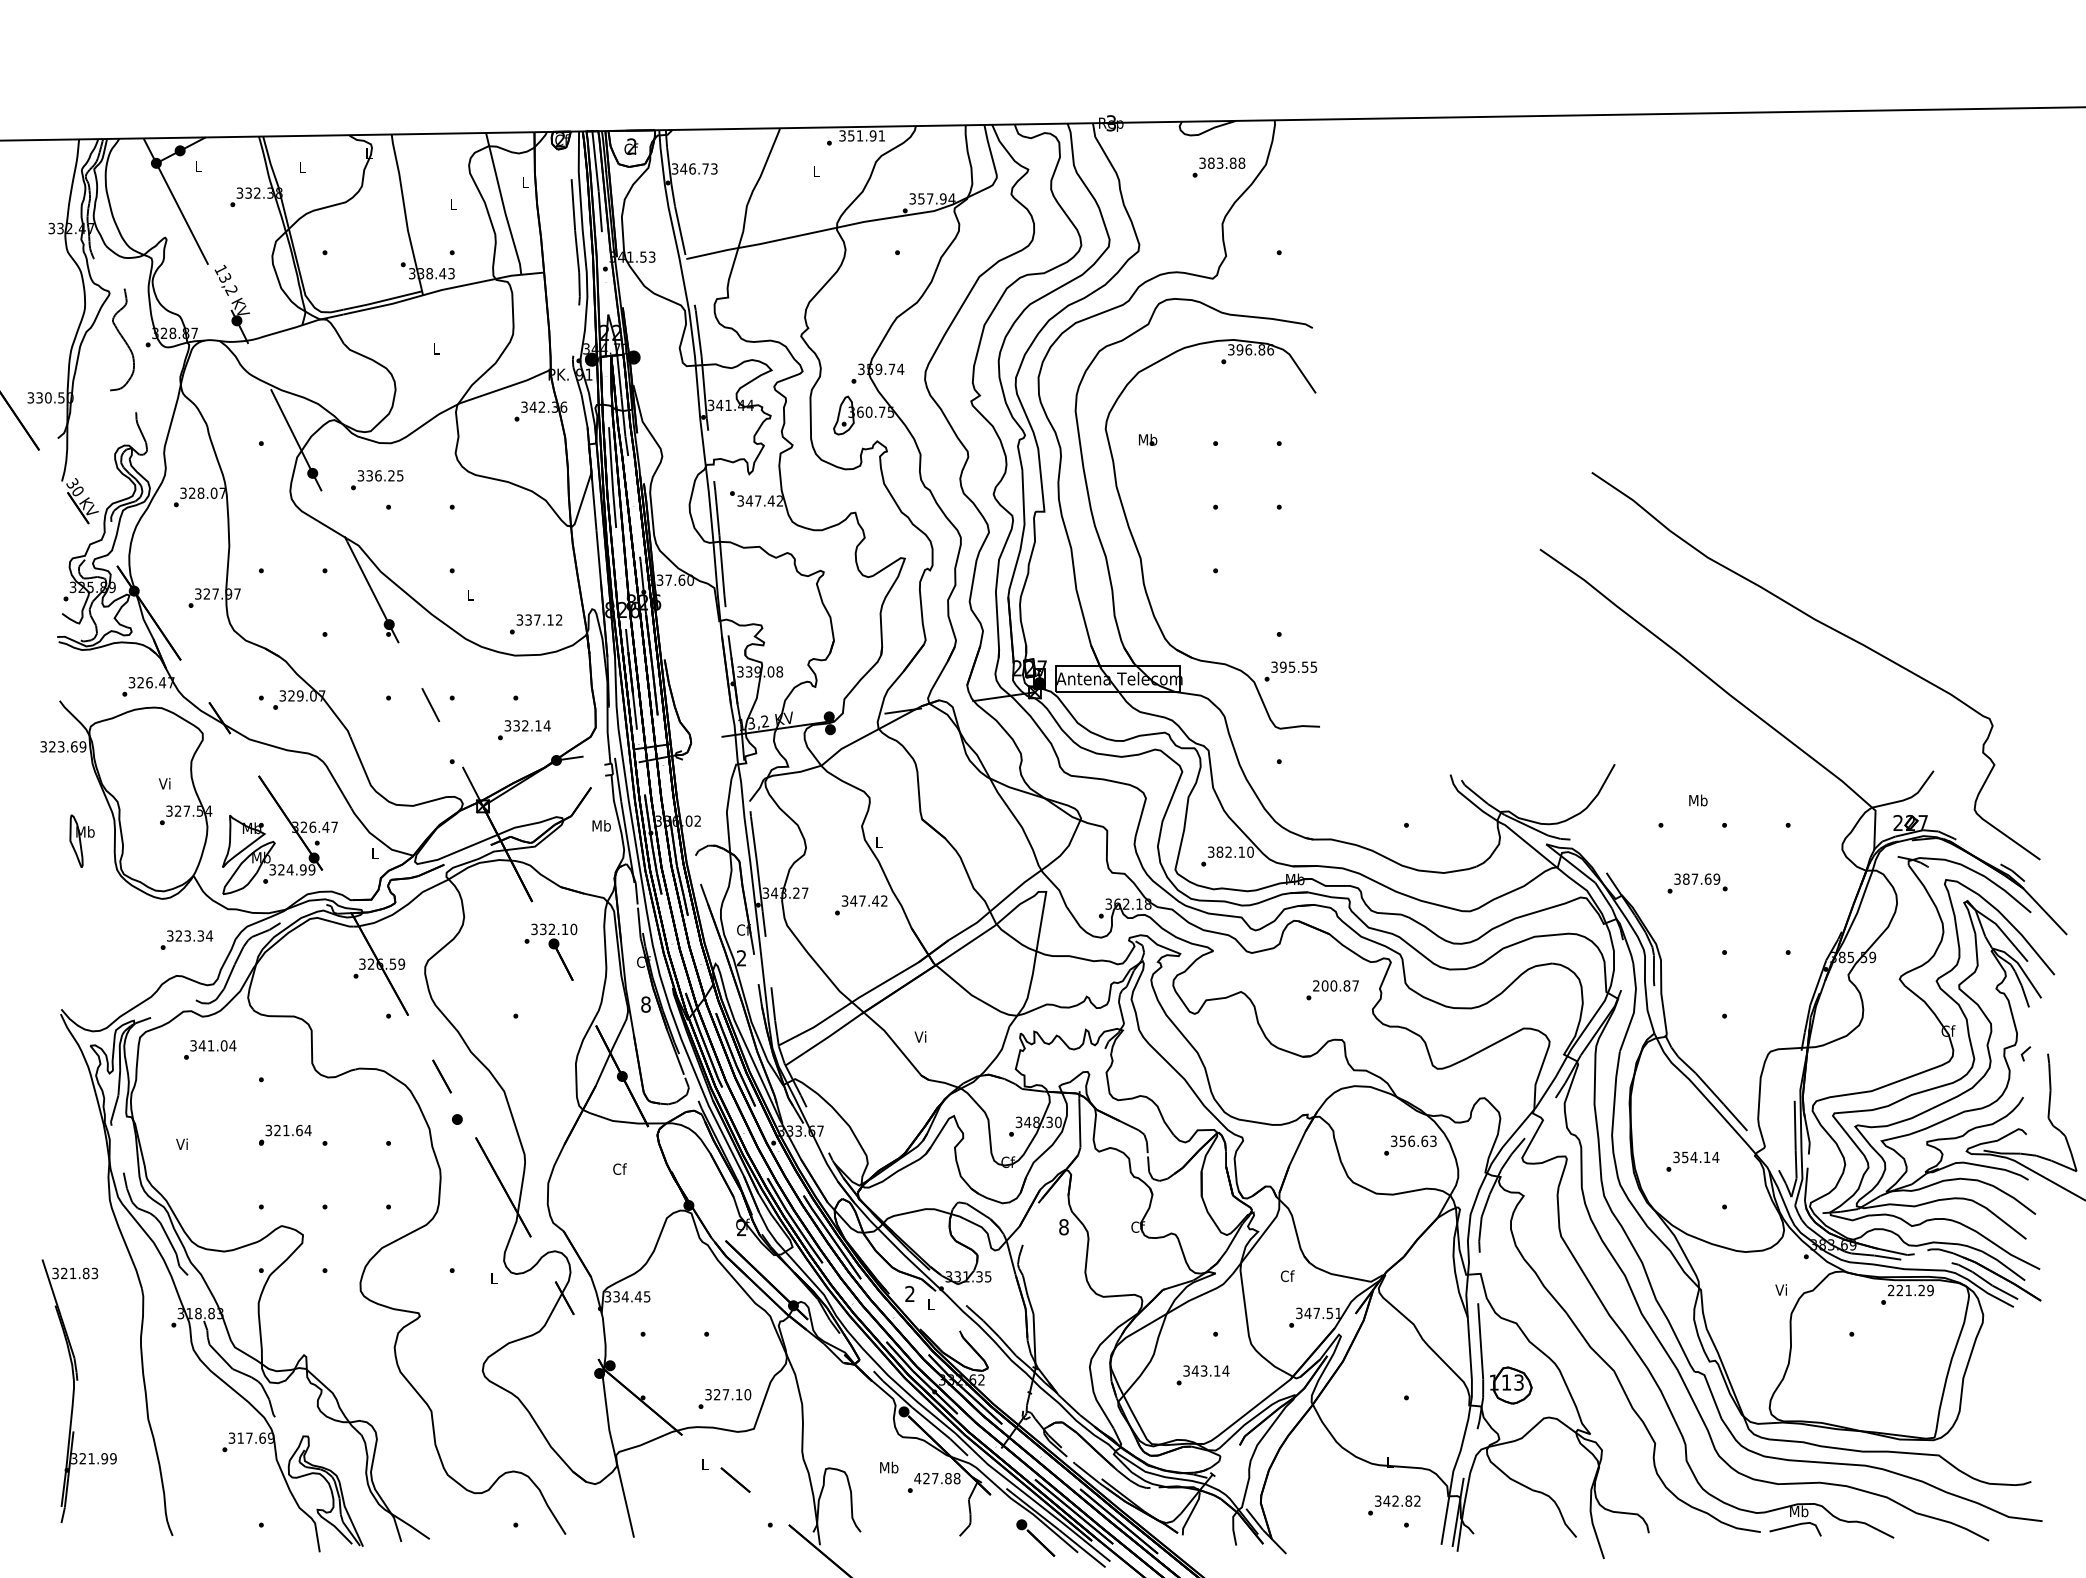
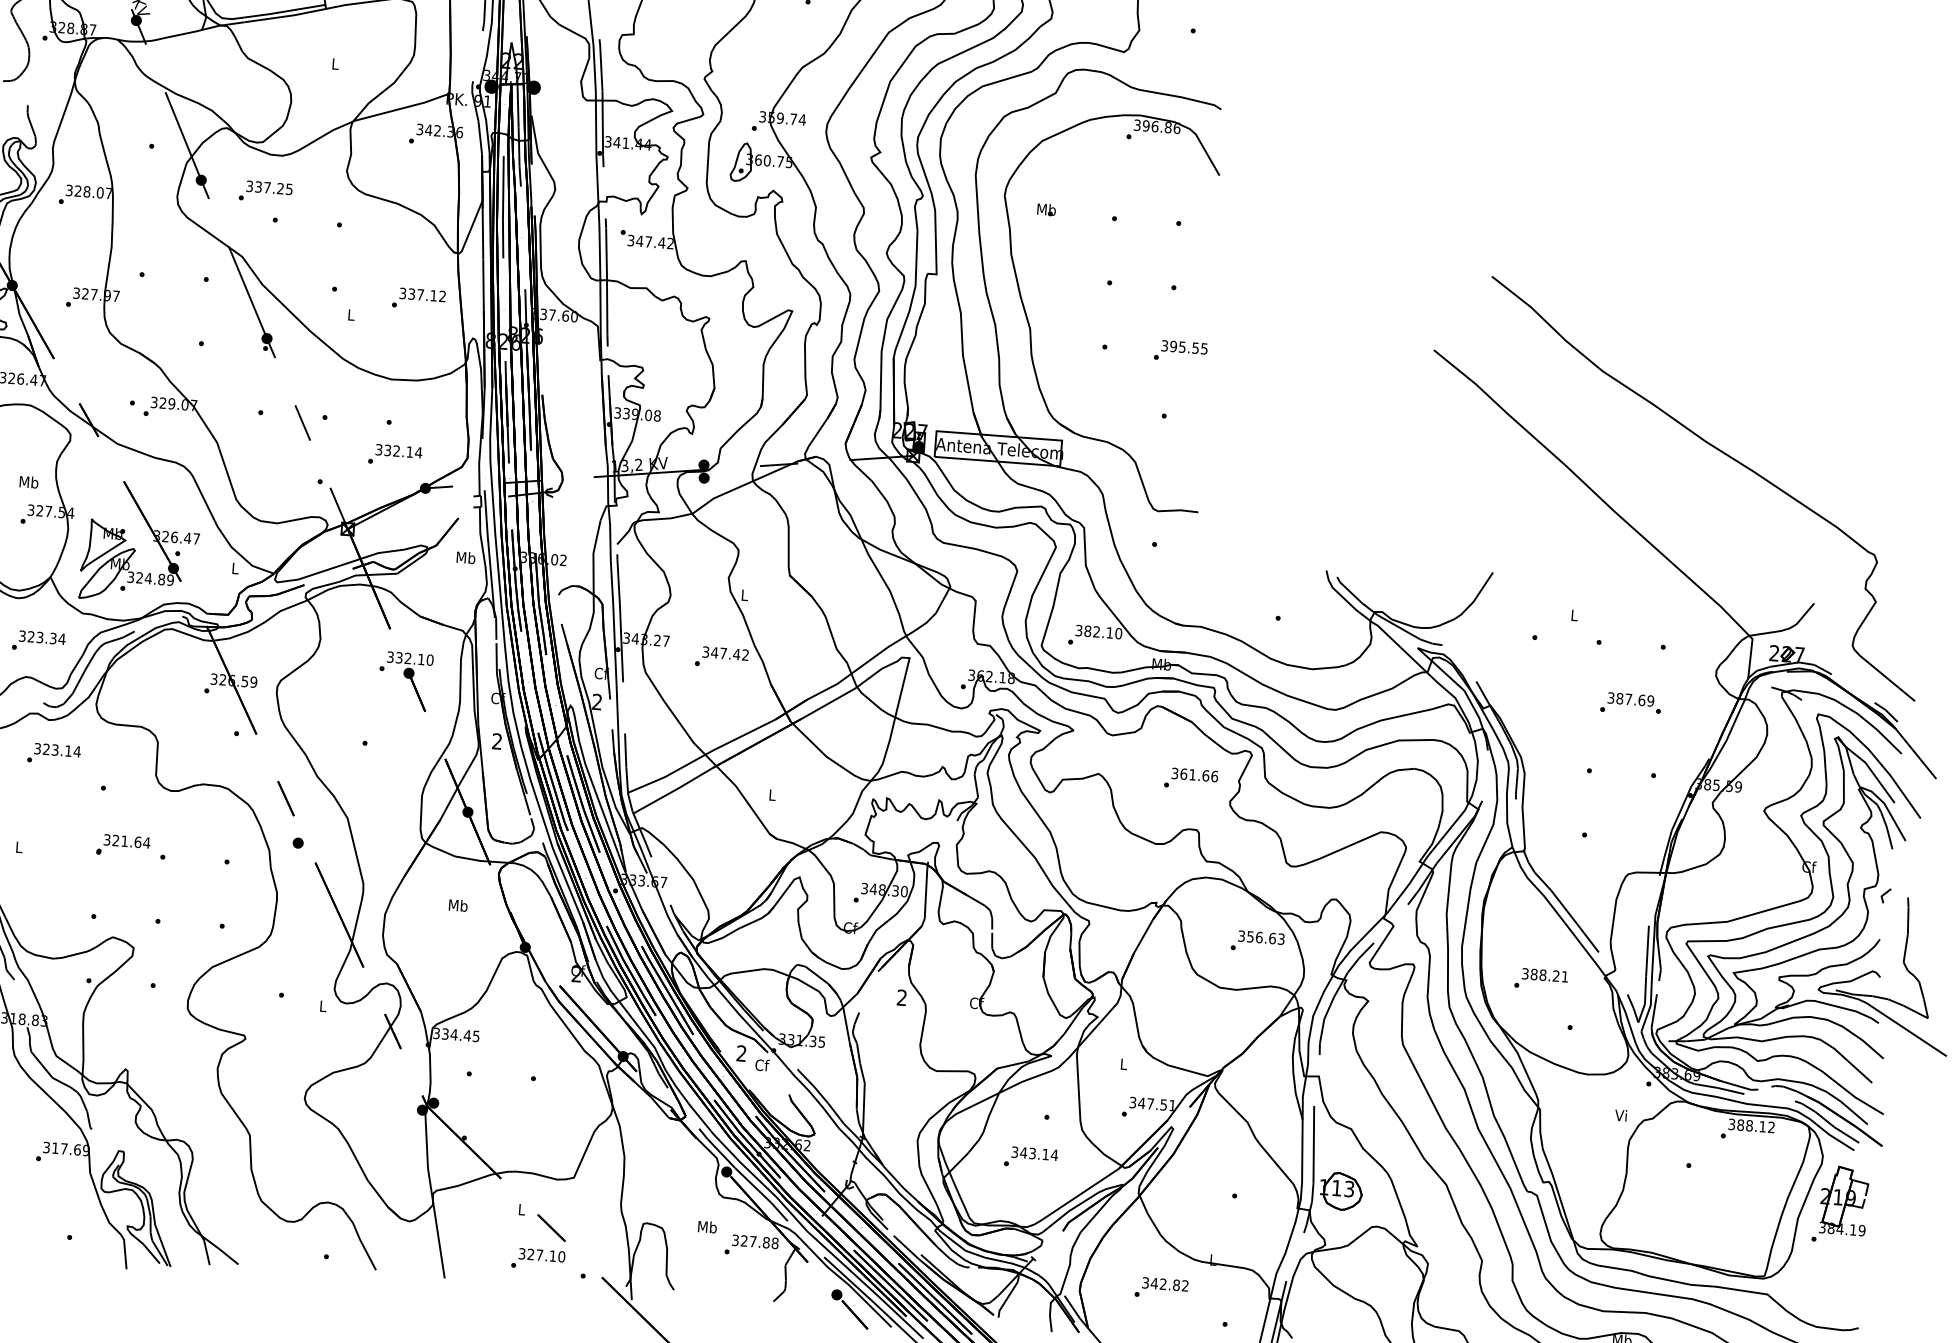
text: (378, 475) -> (267, 187), 336.25 -> 337.25
text: (536, 624) -> (419, 299), moved
text: (1290, 671) -> (1180, 351), moved
text: (165, 783) -> (29, 481), Vi -> Mb
text: (1698, 800) -> (1574, 615), Mb -> L
text: (302, 869) -> (160, 579), 324.99 -> 324.89
text: (1697, 883) -> (1630, 703), moved
text: (1336, 985) -> (1195, 774), 200.87 -> 361.66
text: (645, 1004) -> (496, 741), 8 -> 2
text: (920, 1036) -> (771, 794), Vi -> L
text: (212, 1045) -> (56, 749), 341.04 -> 323.14
text: (181, 1143) -> (18, 846), Vi -> L
text: (1700, 1157) -> (1549, 975), 354.14 -> 388.21
text: (619, 1168) -> (458, 904), Cf -> Mb
text: (1063, 1227) -> (901, 998), 8 -> 2
text: (1287, 1275) -> (1123, 1063), Cf -> L
text: (1910, 1290) -> (1751, 1125), 221.29 -> 388.12
text: (931, 1303) -> (762, 1064), L -> Cf
part: (2004, 1361) -> (1840, 1204), added
text: (724, 1398) -> (537, 1258), moved
text: (917, 1478) -> (735, 1240), 427.88 -> 327.88
text: (1394, 1505) -> (1161, 1288), moved

